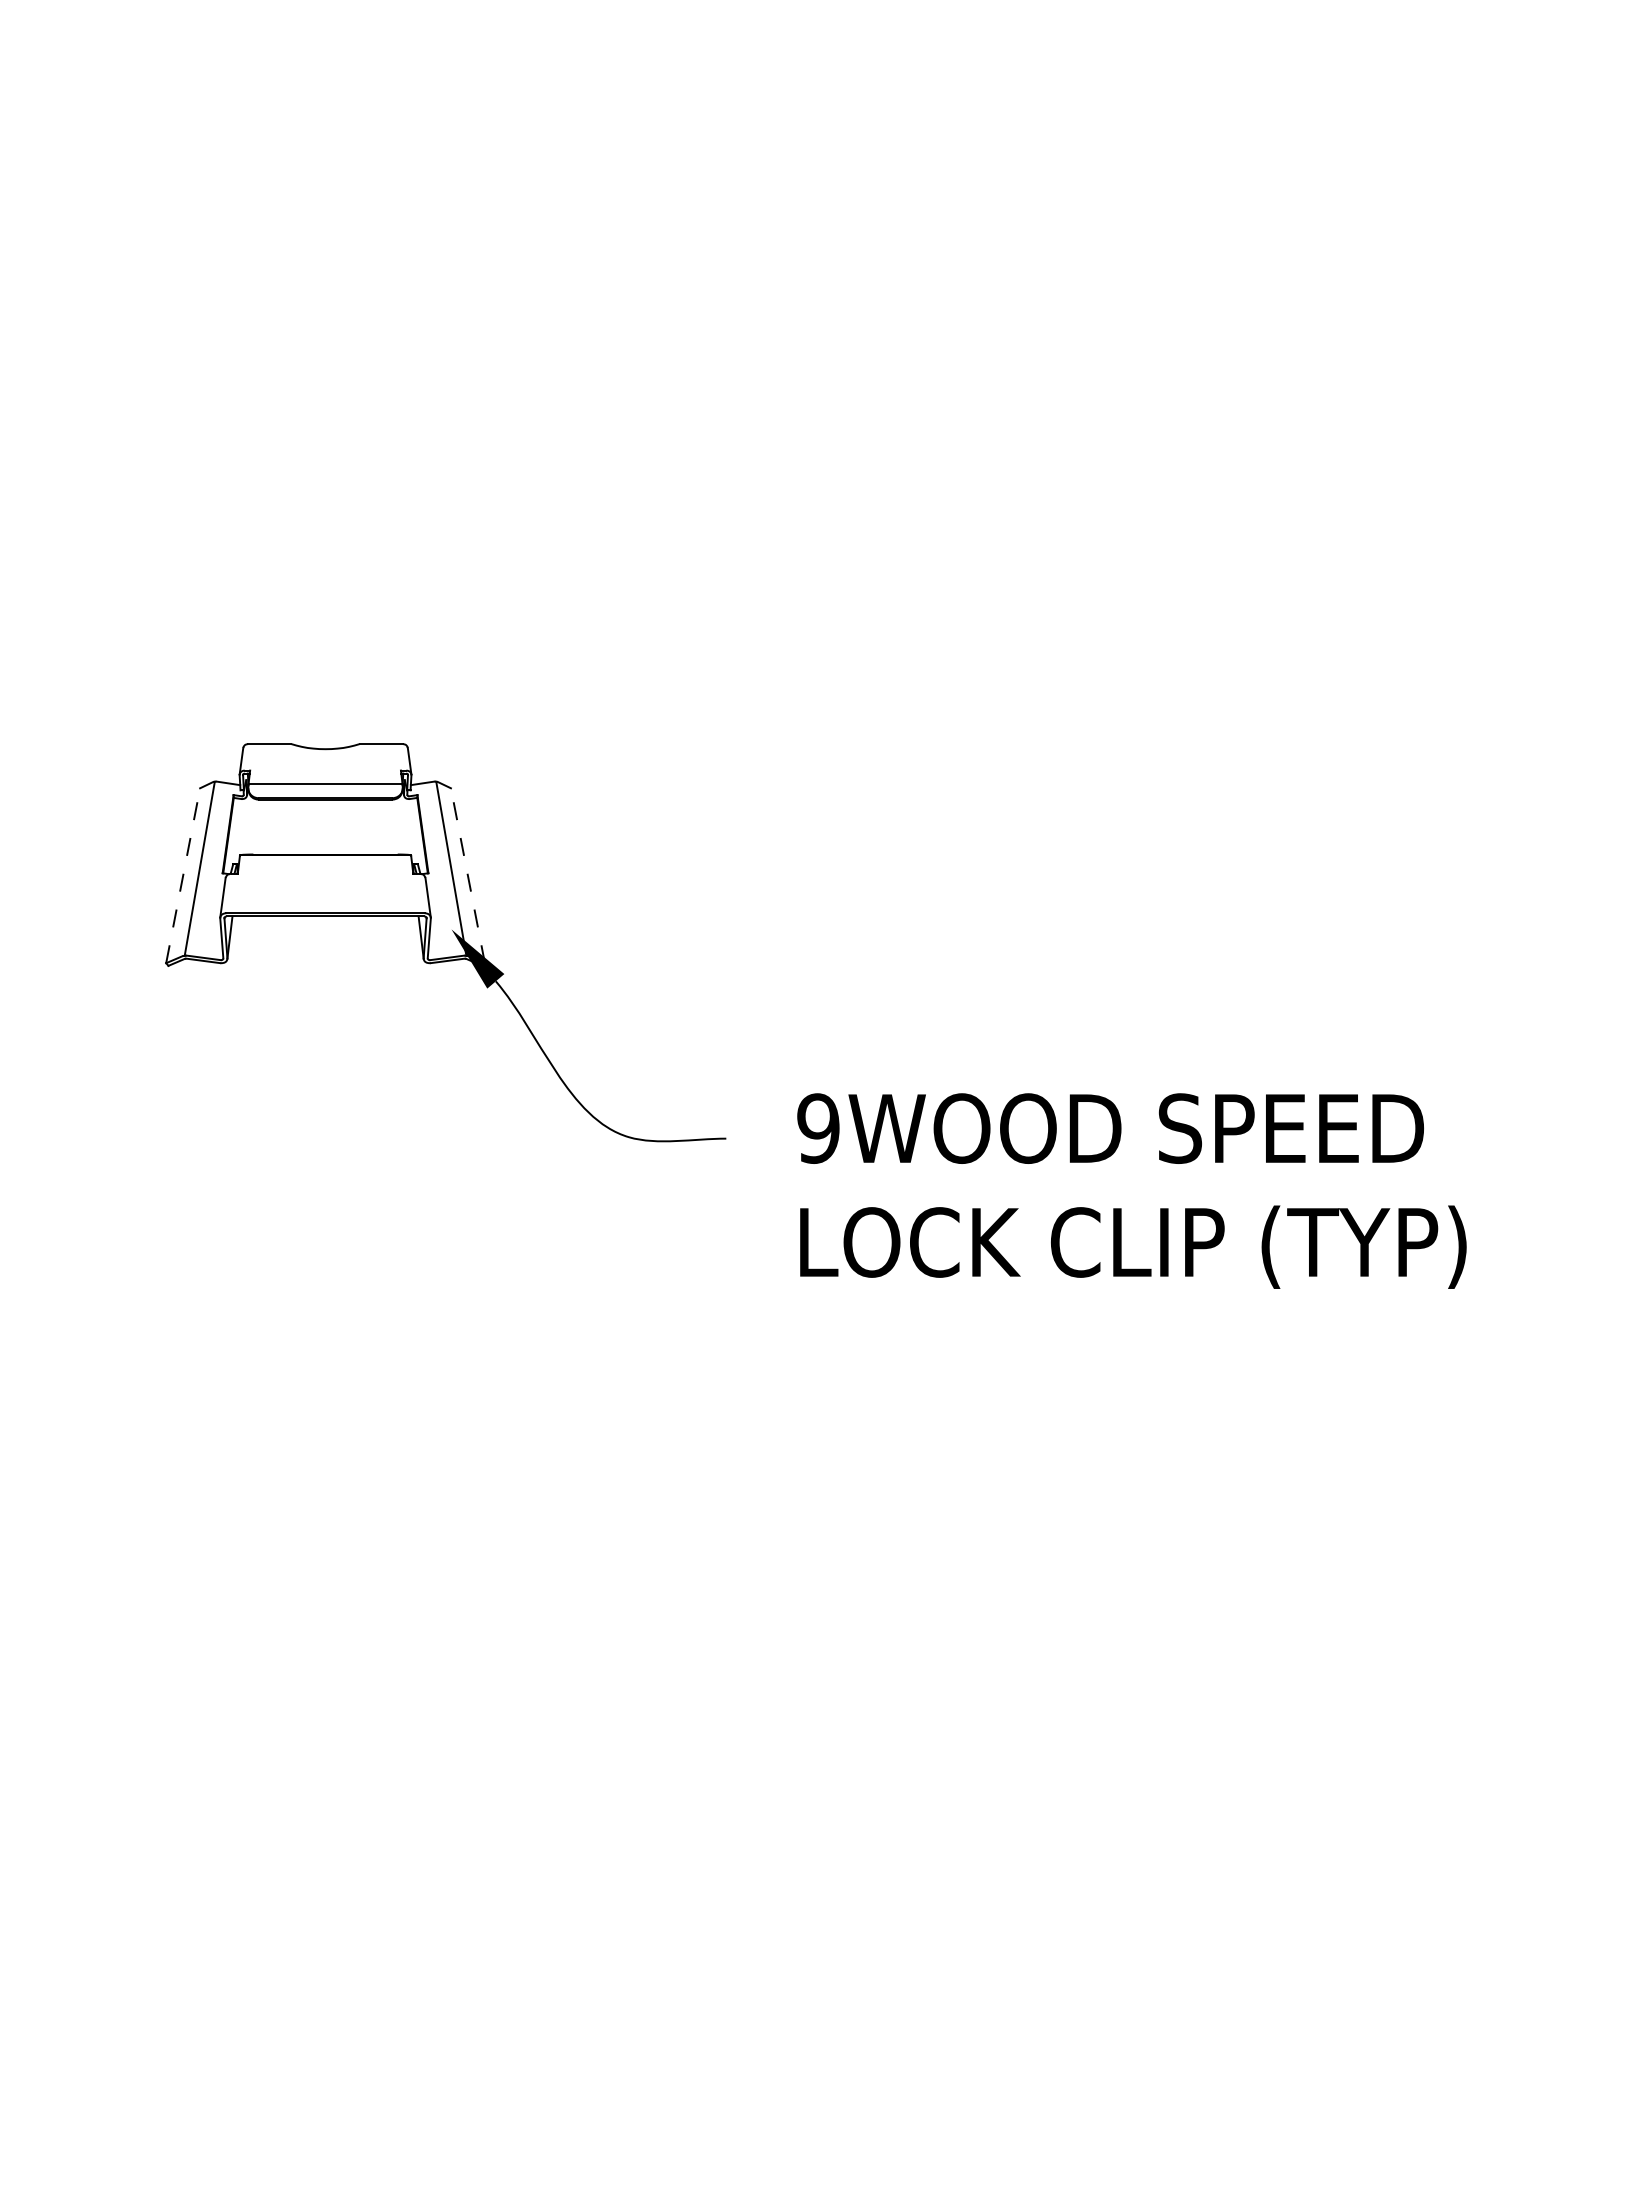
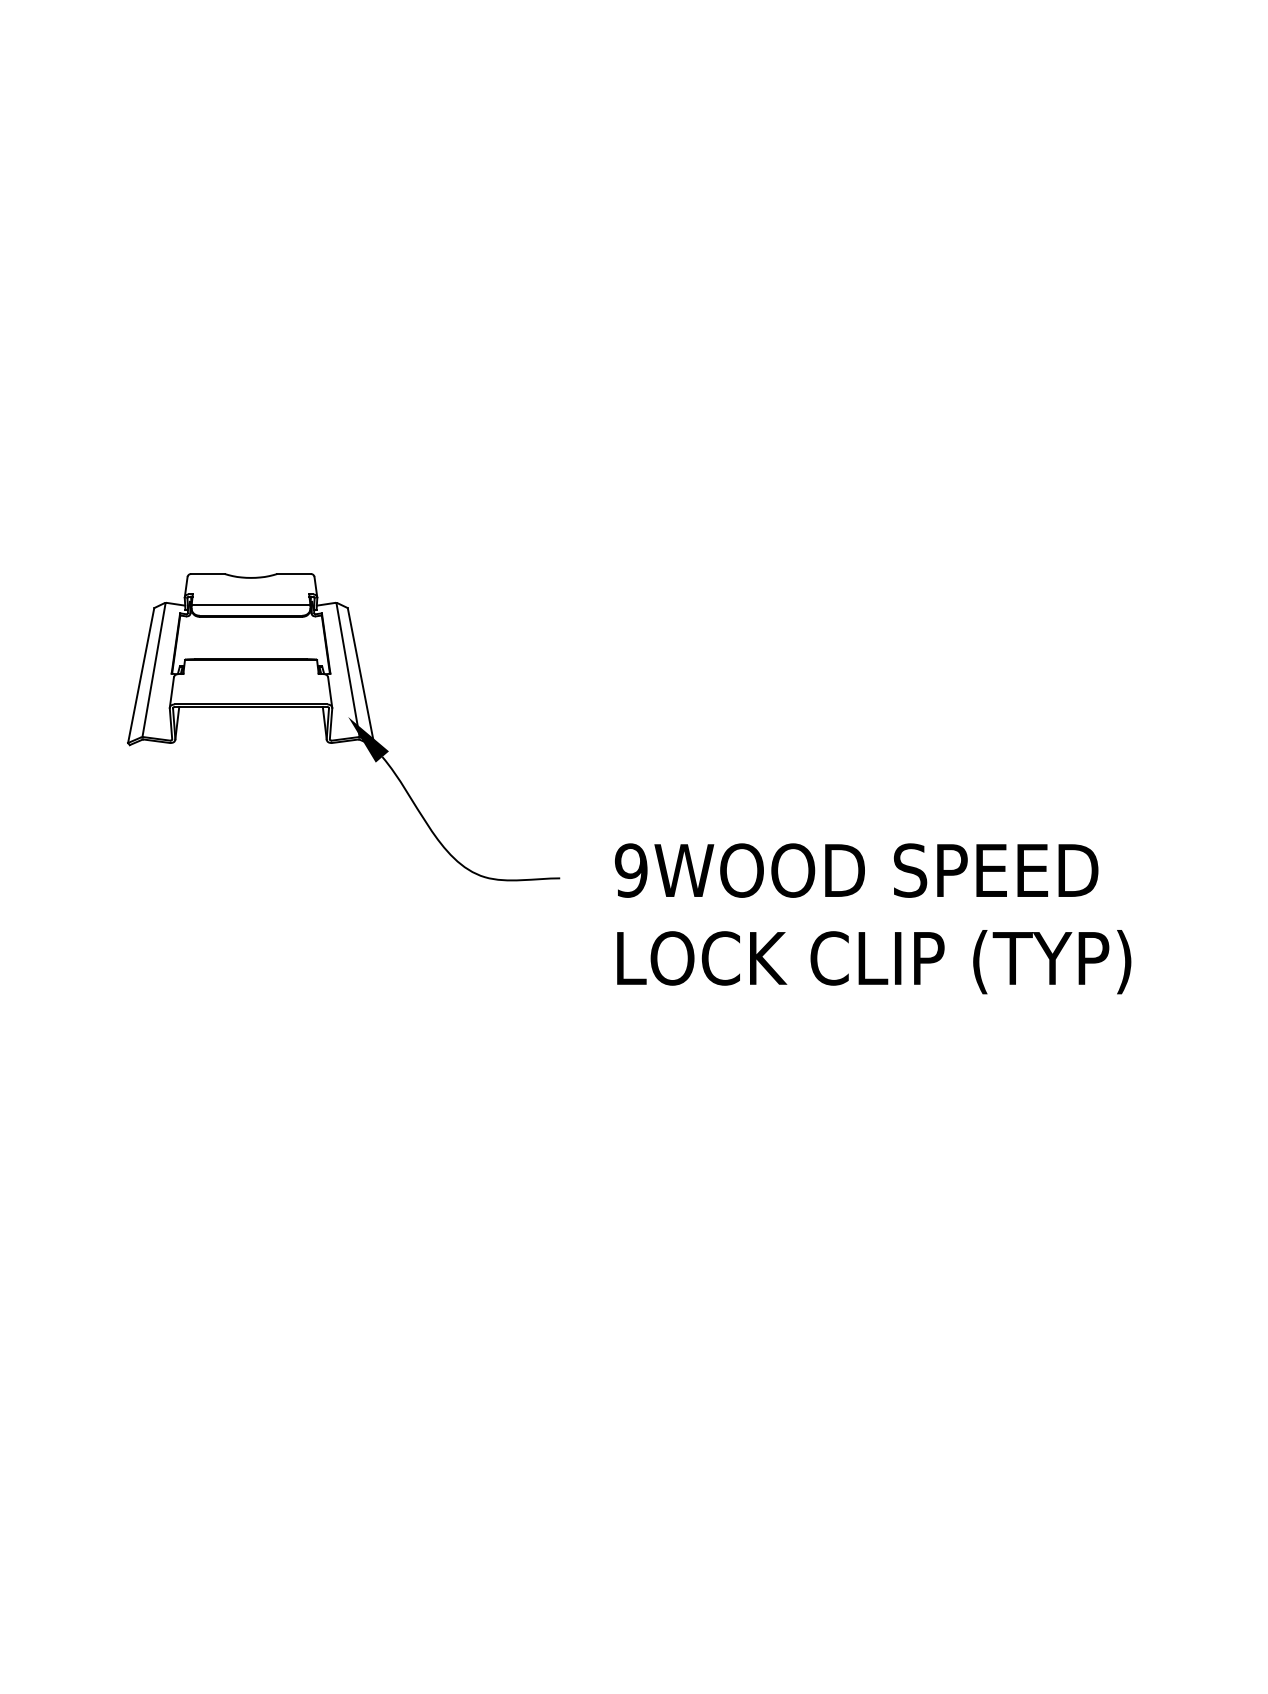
line: (183, 875) -> (141, 675), dashed -> solid
line: (467, 875) -> (360, 675), dashed -> solid

